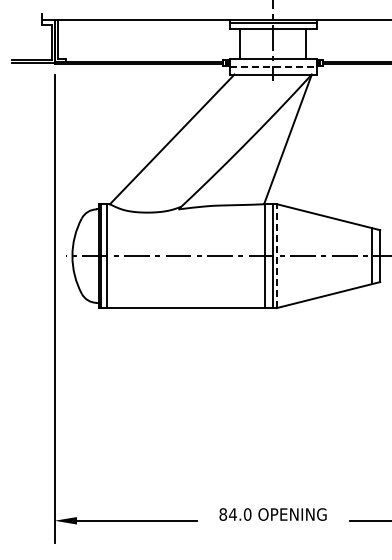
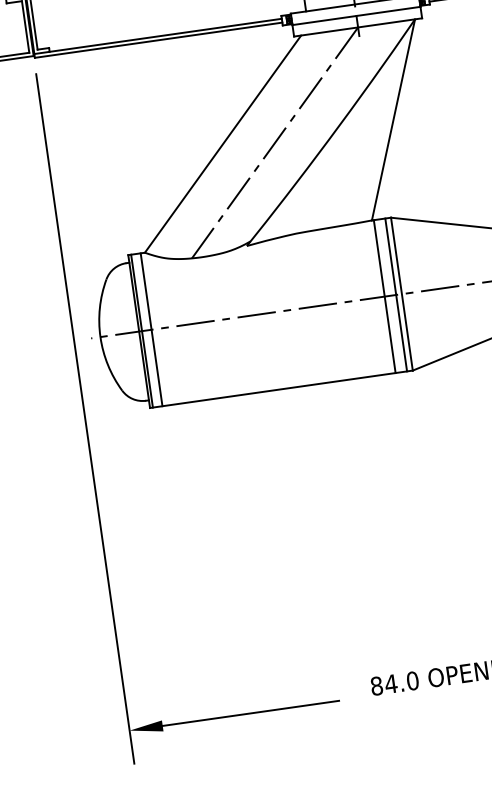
line: (273, 66) -> (356, 15), dashed -> solid
line: (206, 143) -> (274, 143), added
line: (277, 256) -> (402, 294), dashed -> solid

